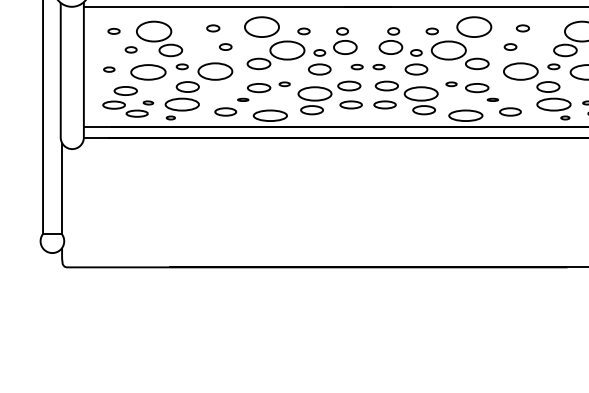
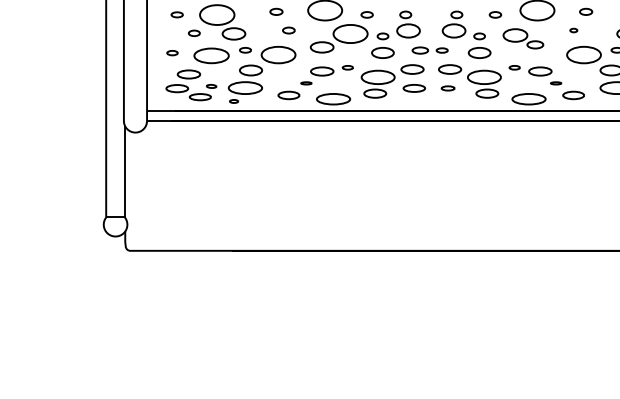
part: (510, 47) -> (573, 30), size x0.6
part: (460, 55) -> (523, 38), size x0.7
part: (357, 67) -> (420, 50), size x1.4
part: (384, 105) -> (447, 88), size x0.6

